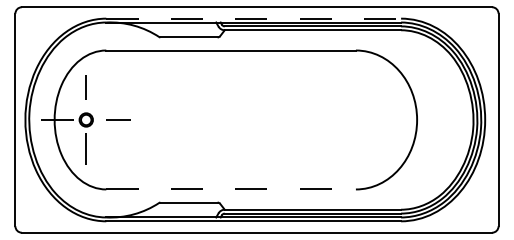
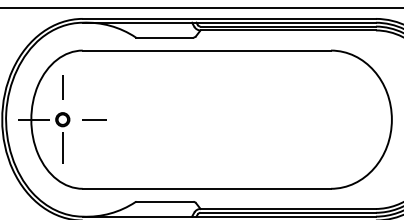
line: (254, 18) -> (230, 18), dashed -> solid
line: (231, 189) -> (207, 188), dashed -> solid

